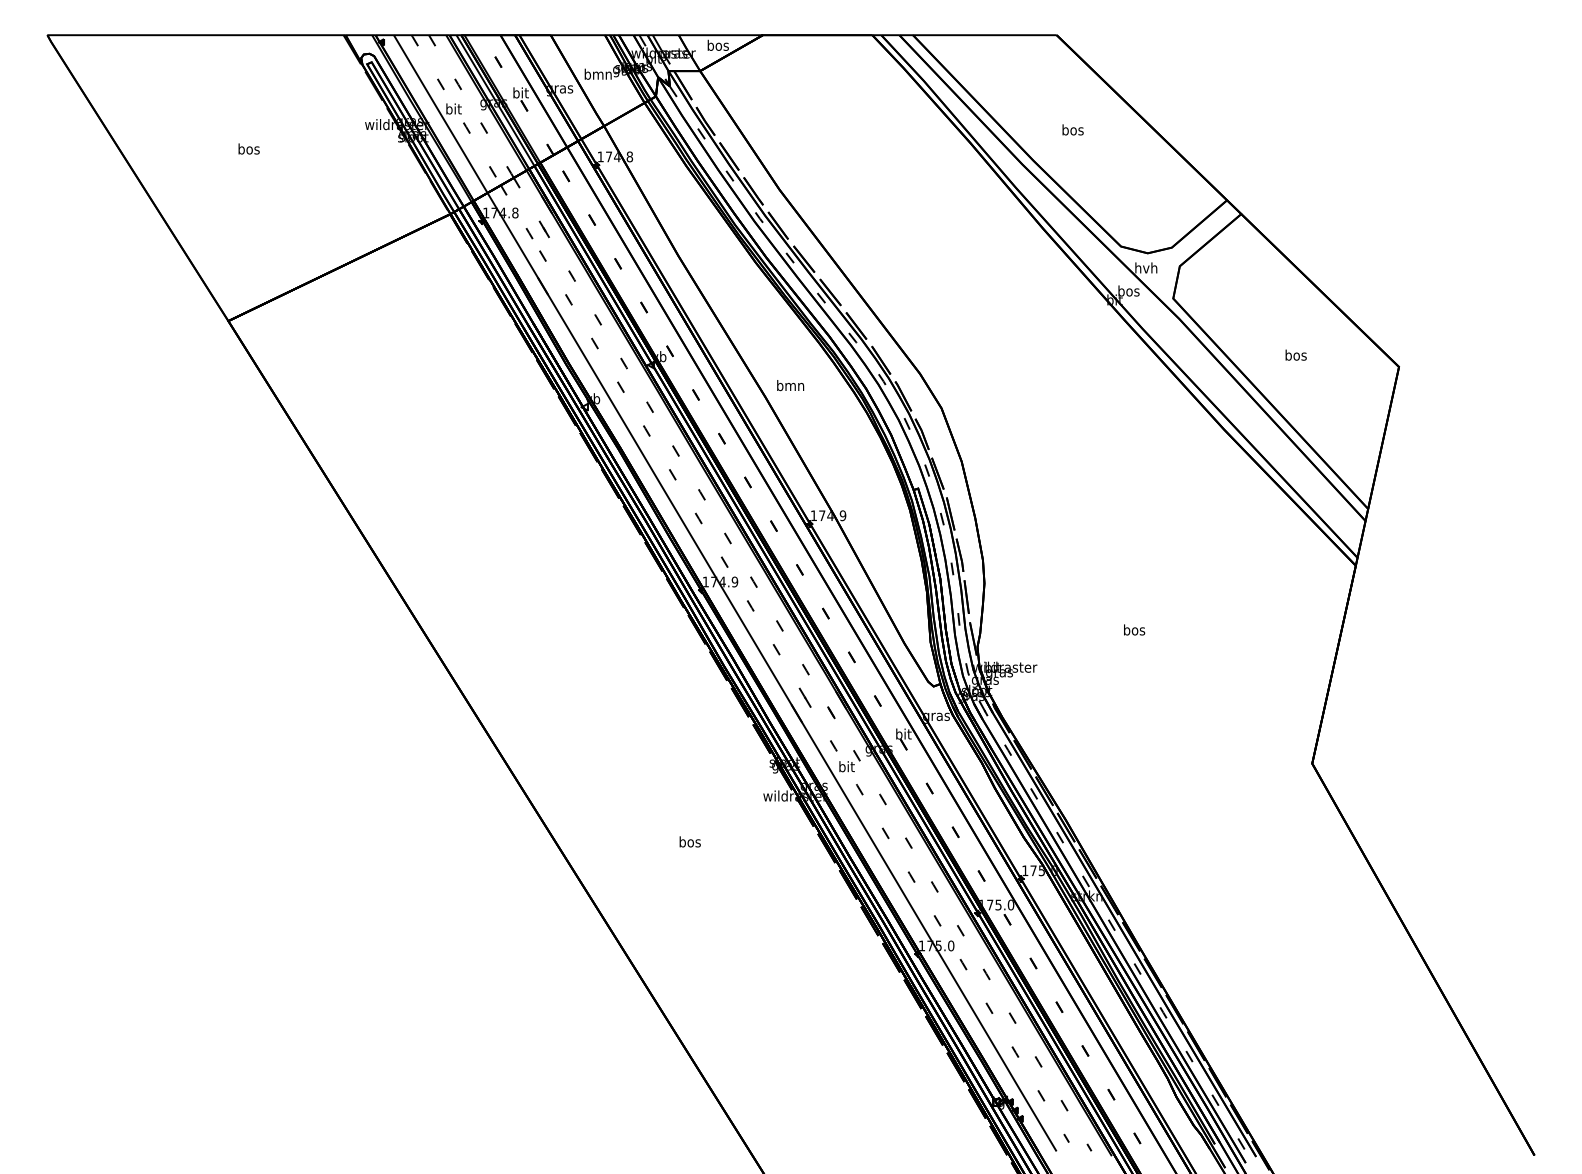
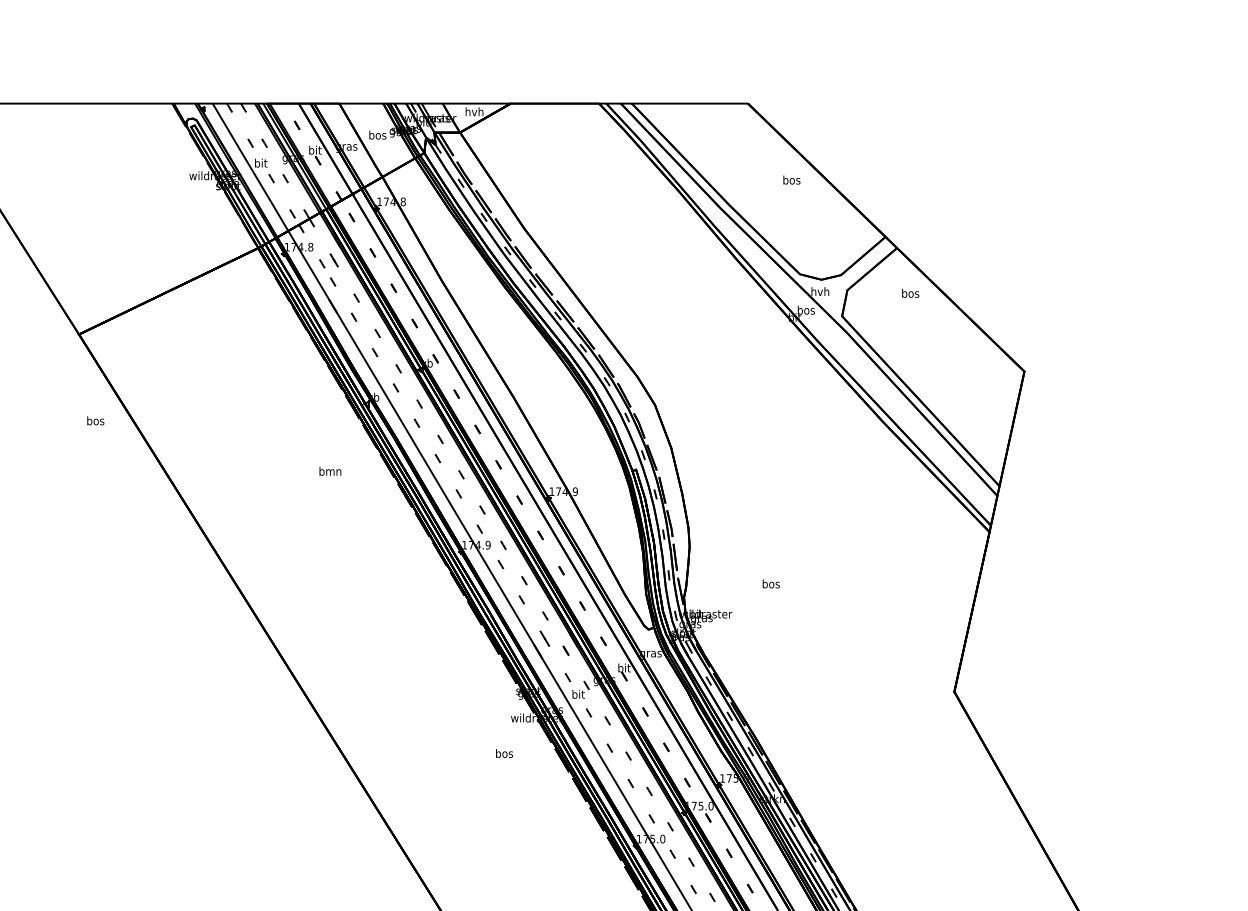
text: (718, 44) -> (474, 111), bos -> hvh
text: (597, 73) -> (377, 134), bmn -> bos
text: (1072, 129) -> (791, 179), moved
text: (248, 148) -> (95, 420), moved
text: (1295, 354) -> (910, 292), moved
text: (790, 385) -> (330, 471), moved
text: (1134, 629) -> (771, 583), moved
text: (689, 841) -> (503, 753), moved

